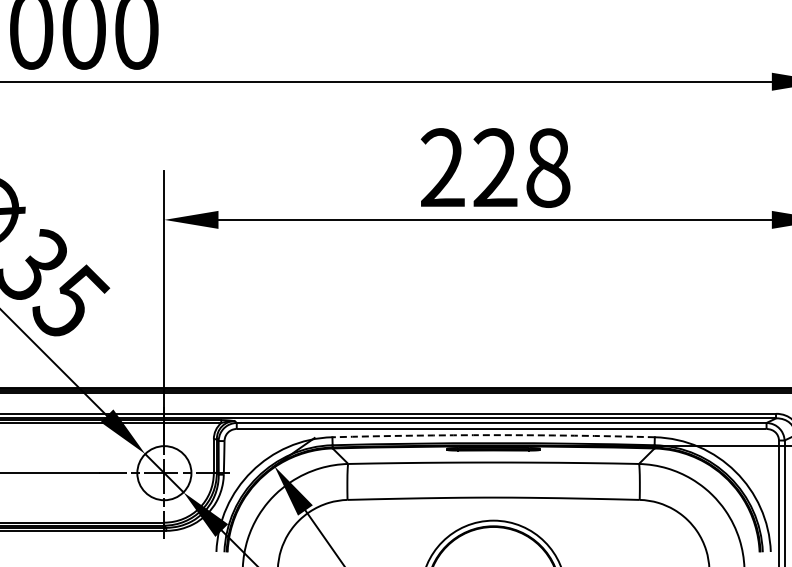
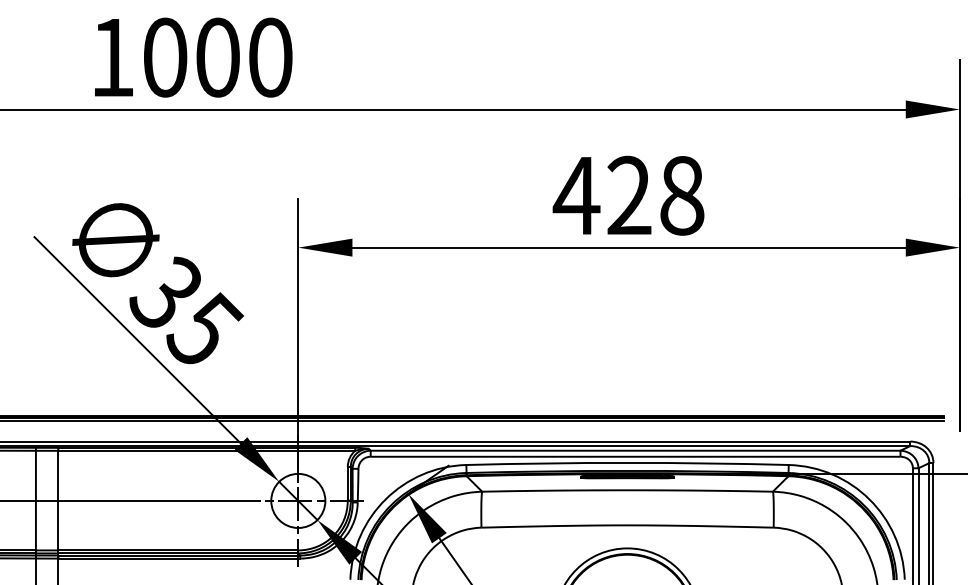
text: (442, 166) -> (576, 194), 228 -> 428
arc: (493, 434) -> (627, 462), dashed -> solid

